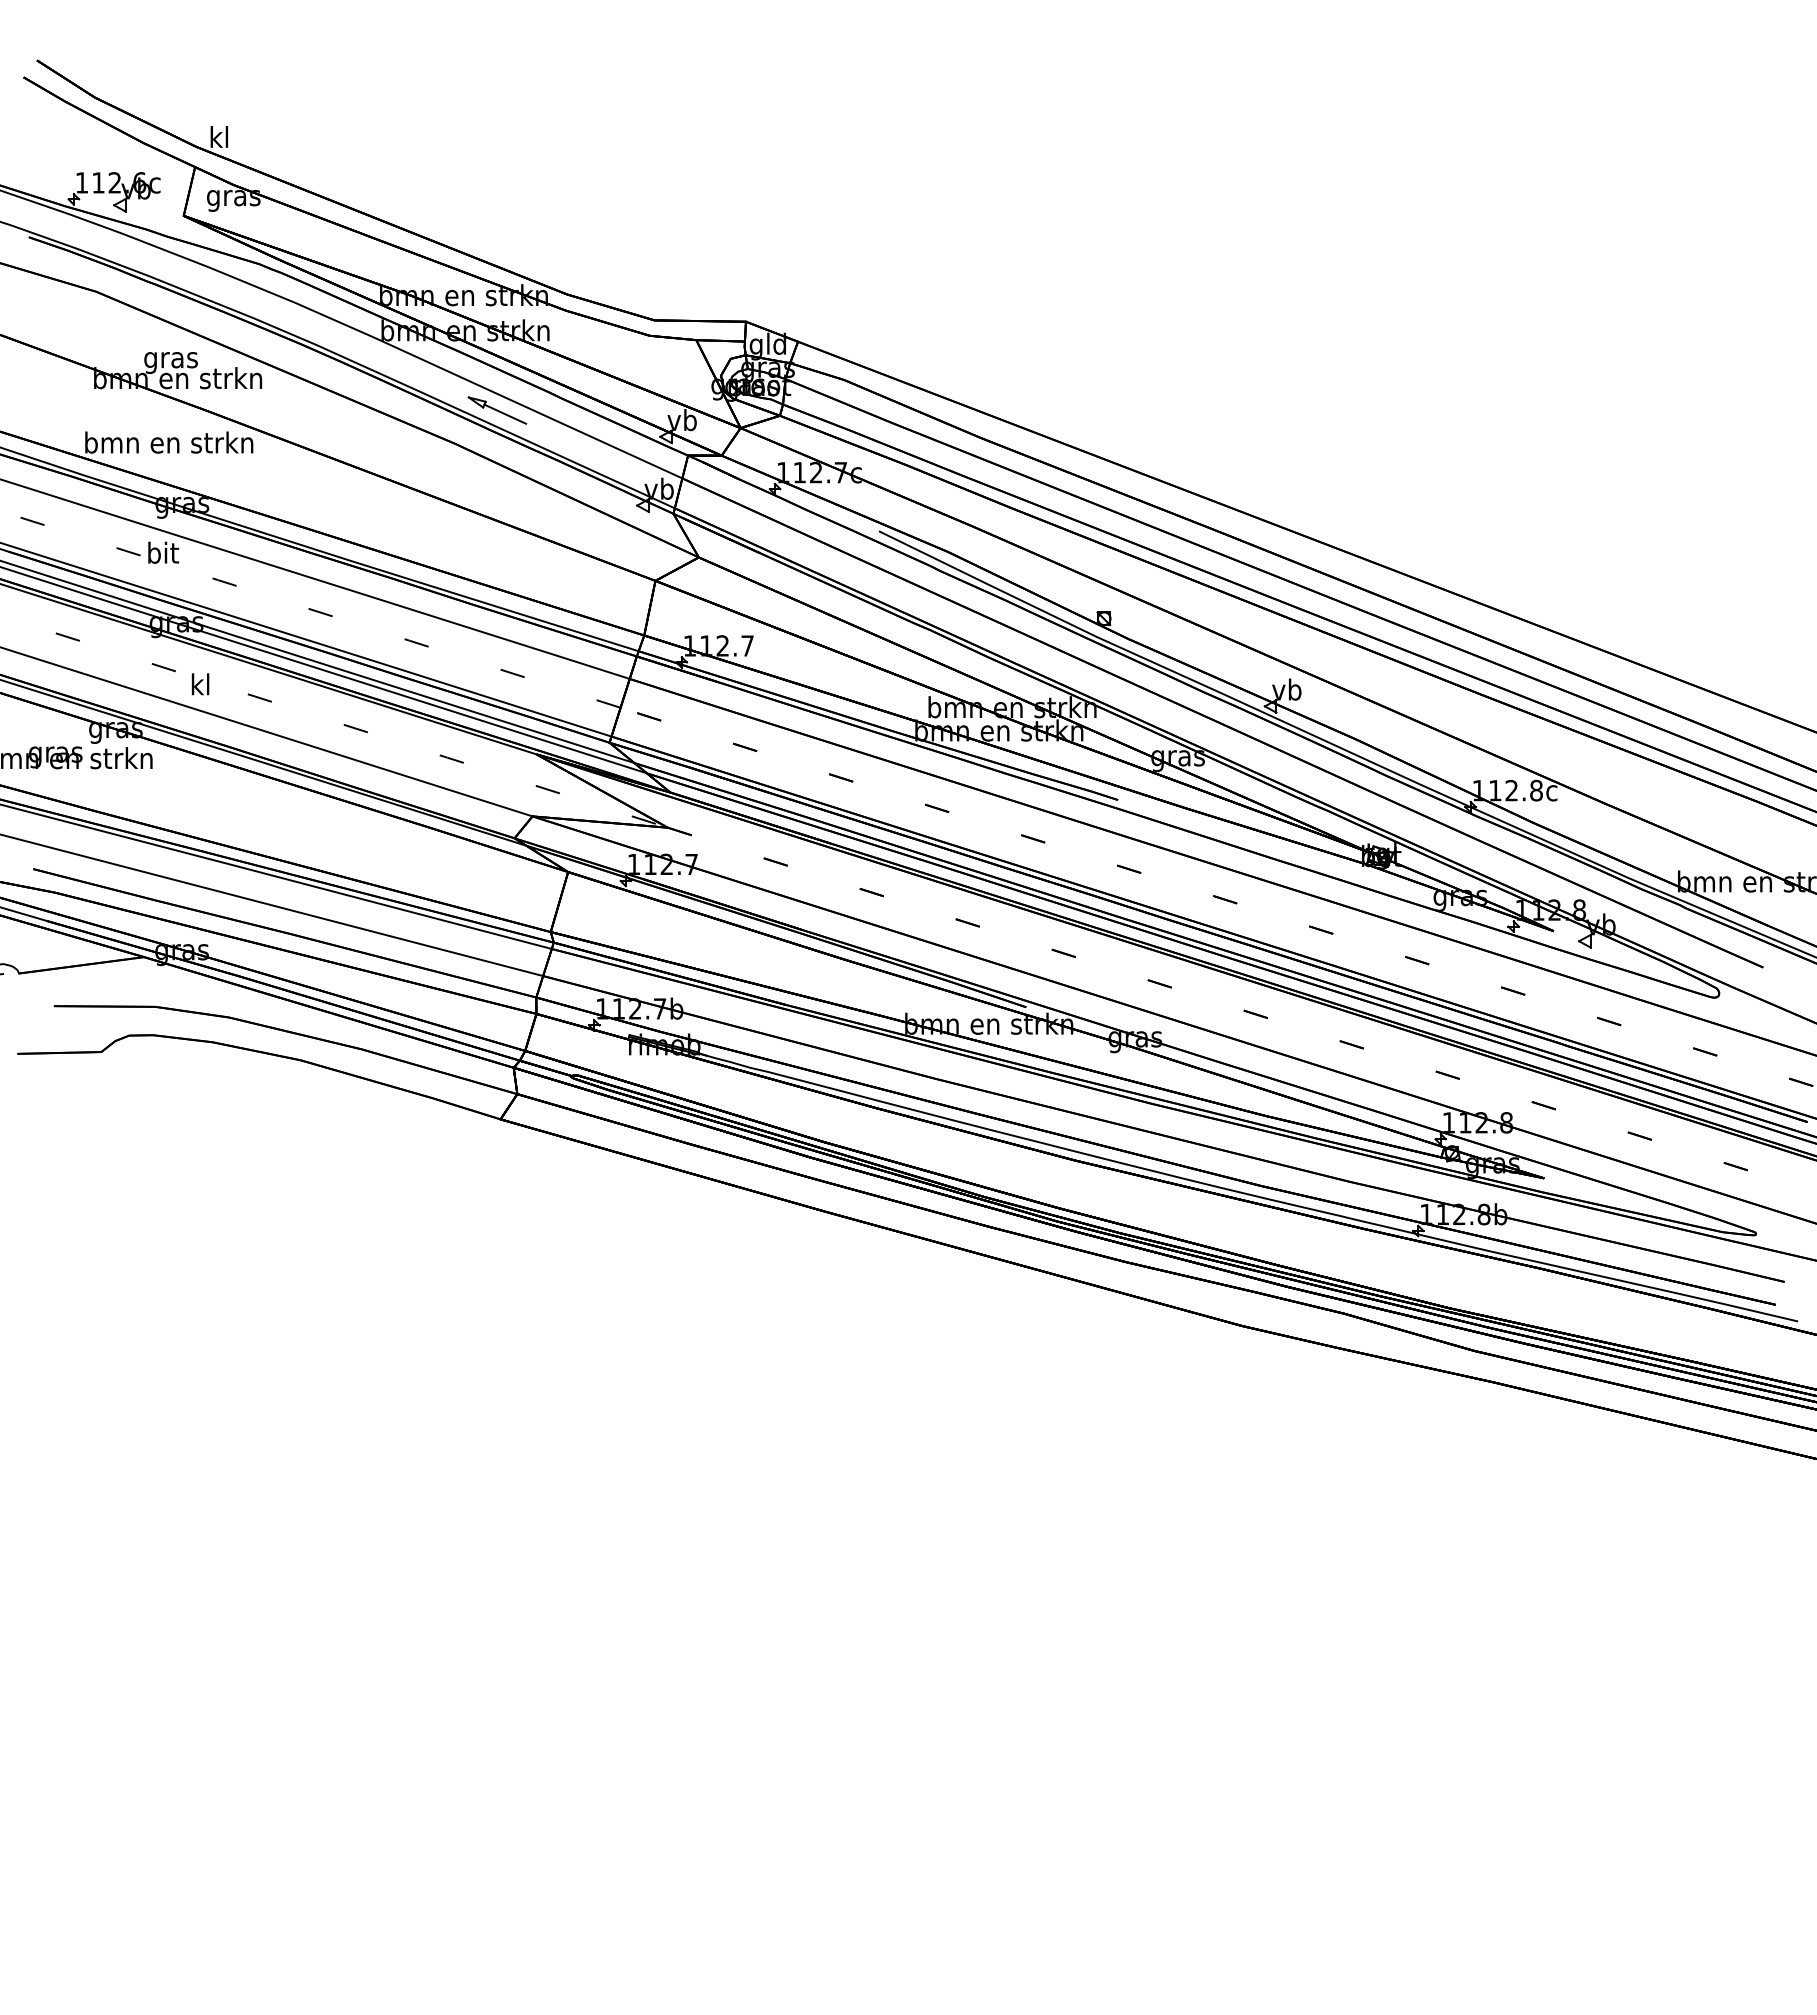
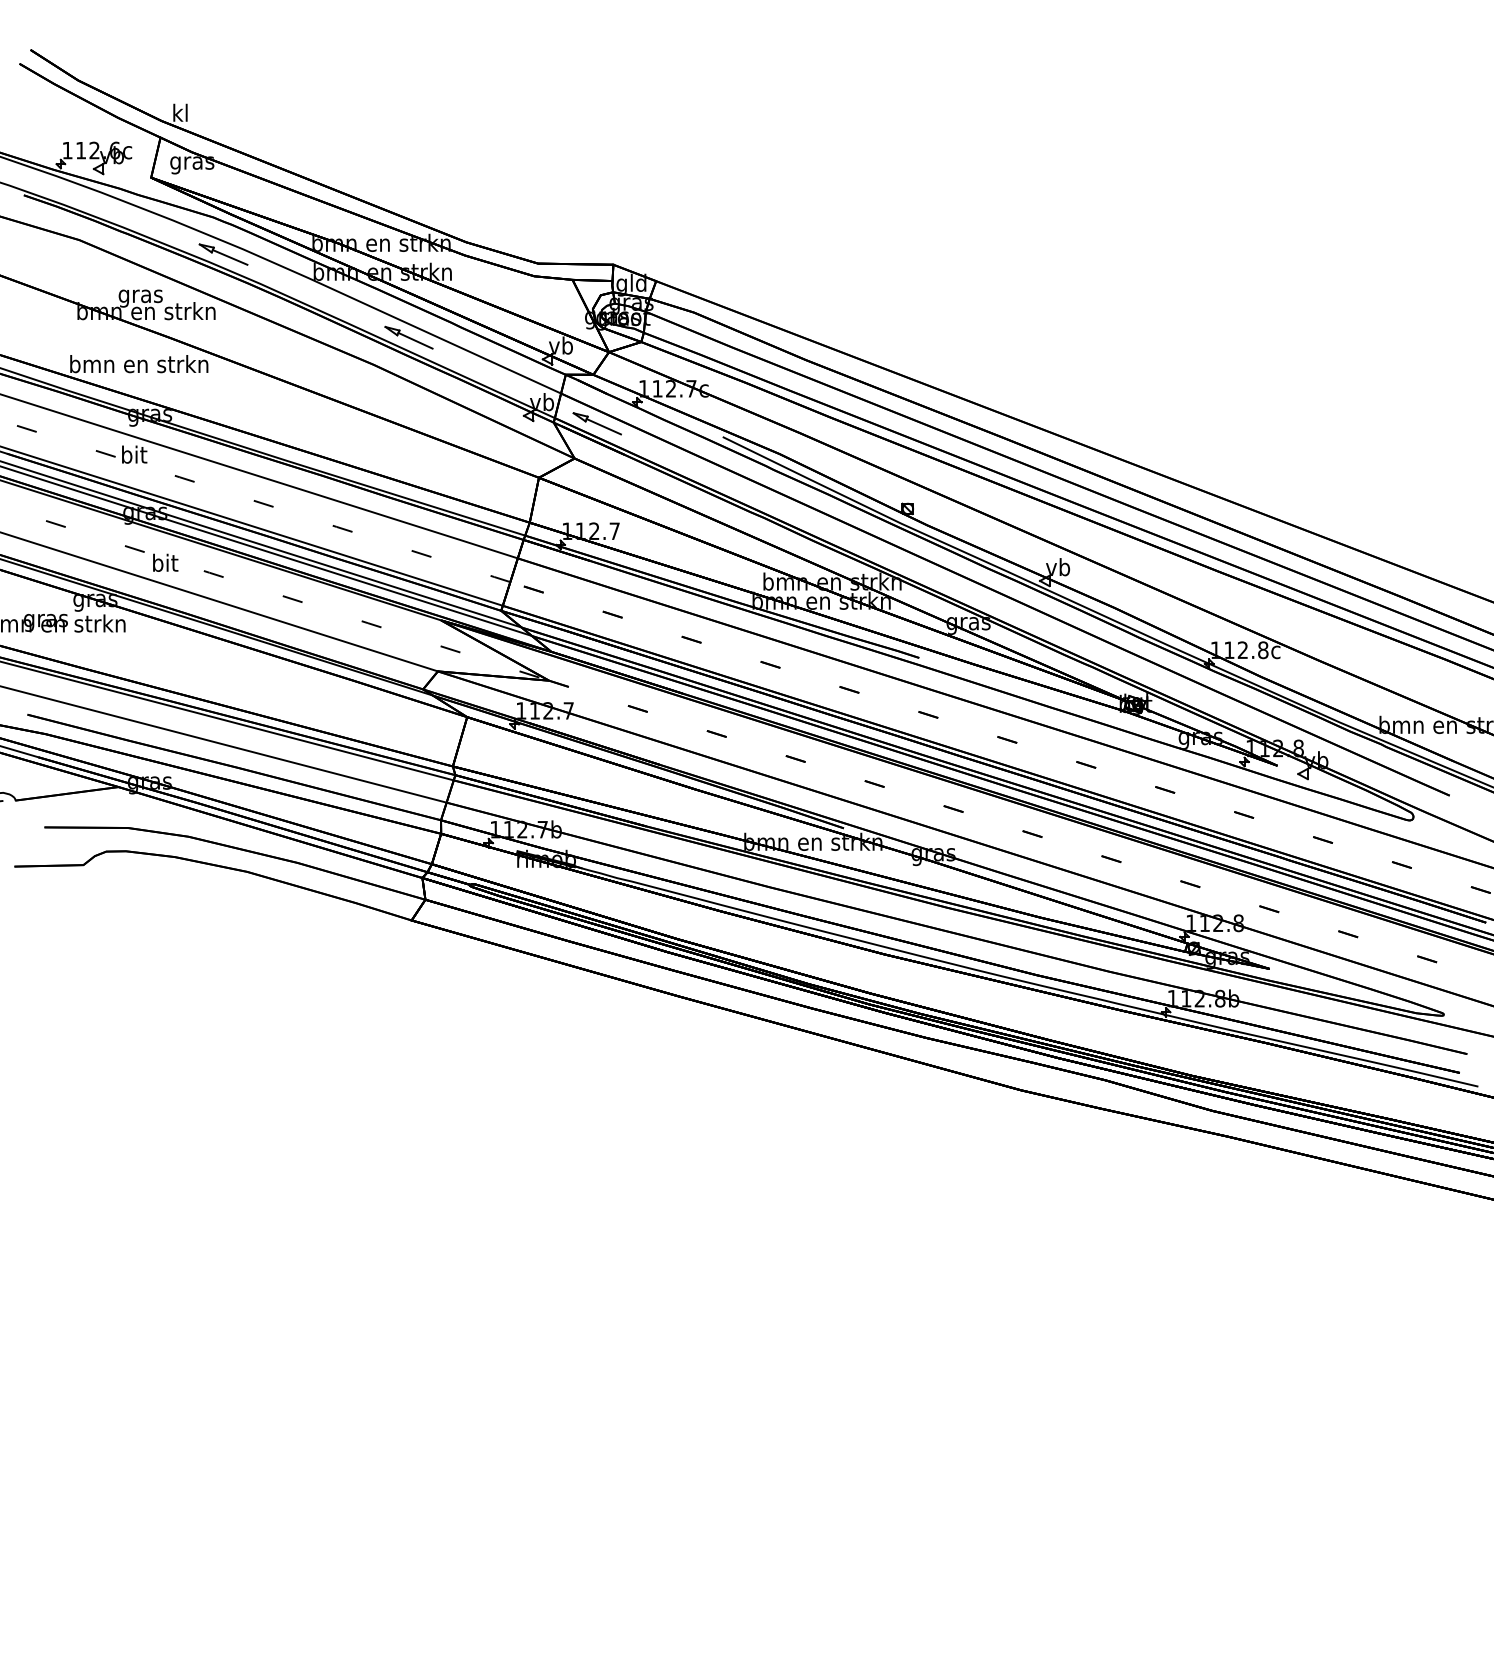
part: (271, 309) -> (223, 254), added
part: (726, 515) -> (597, 424), added
text: (201, 684) -> (165, 562), kl -> bit

